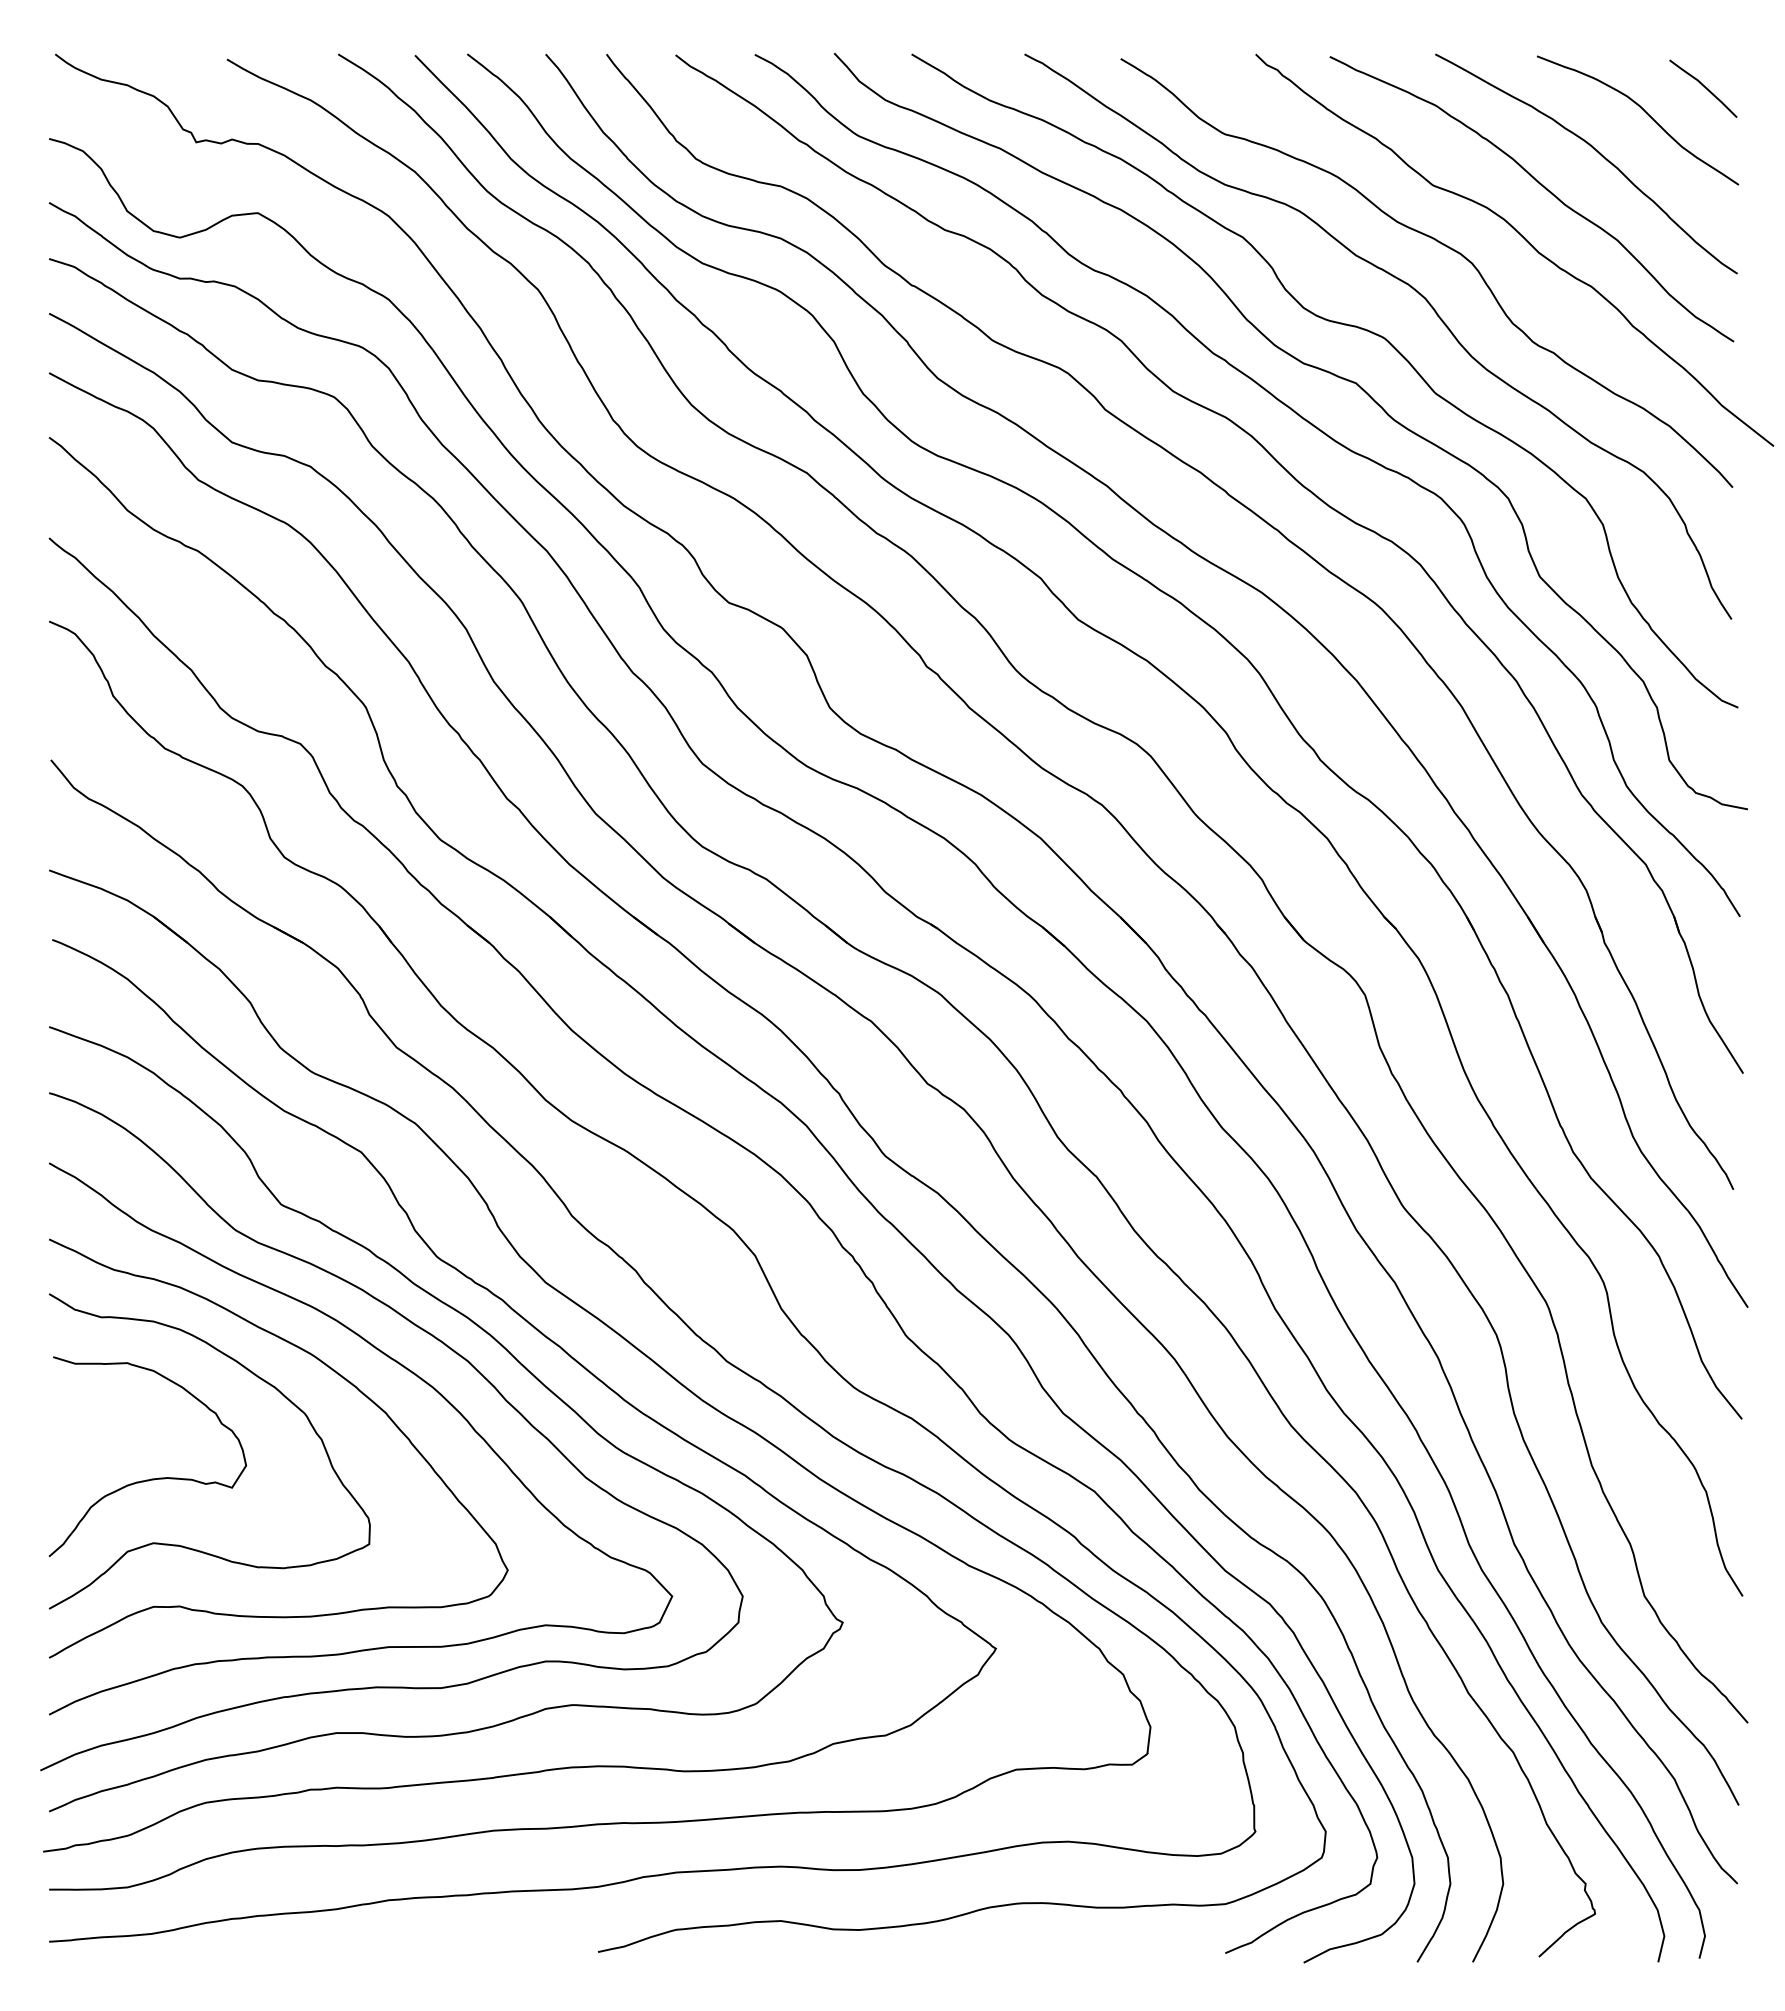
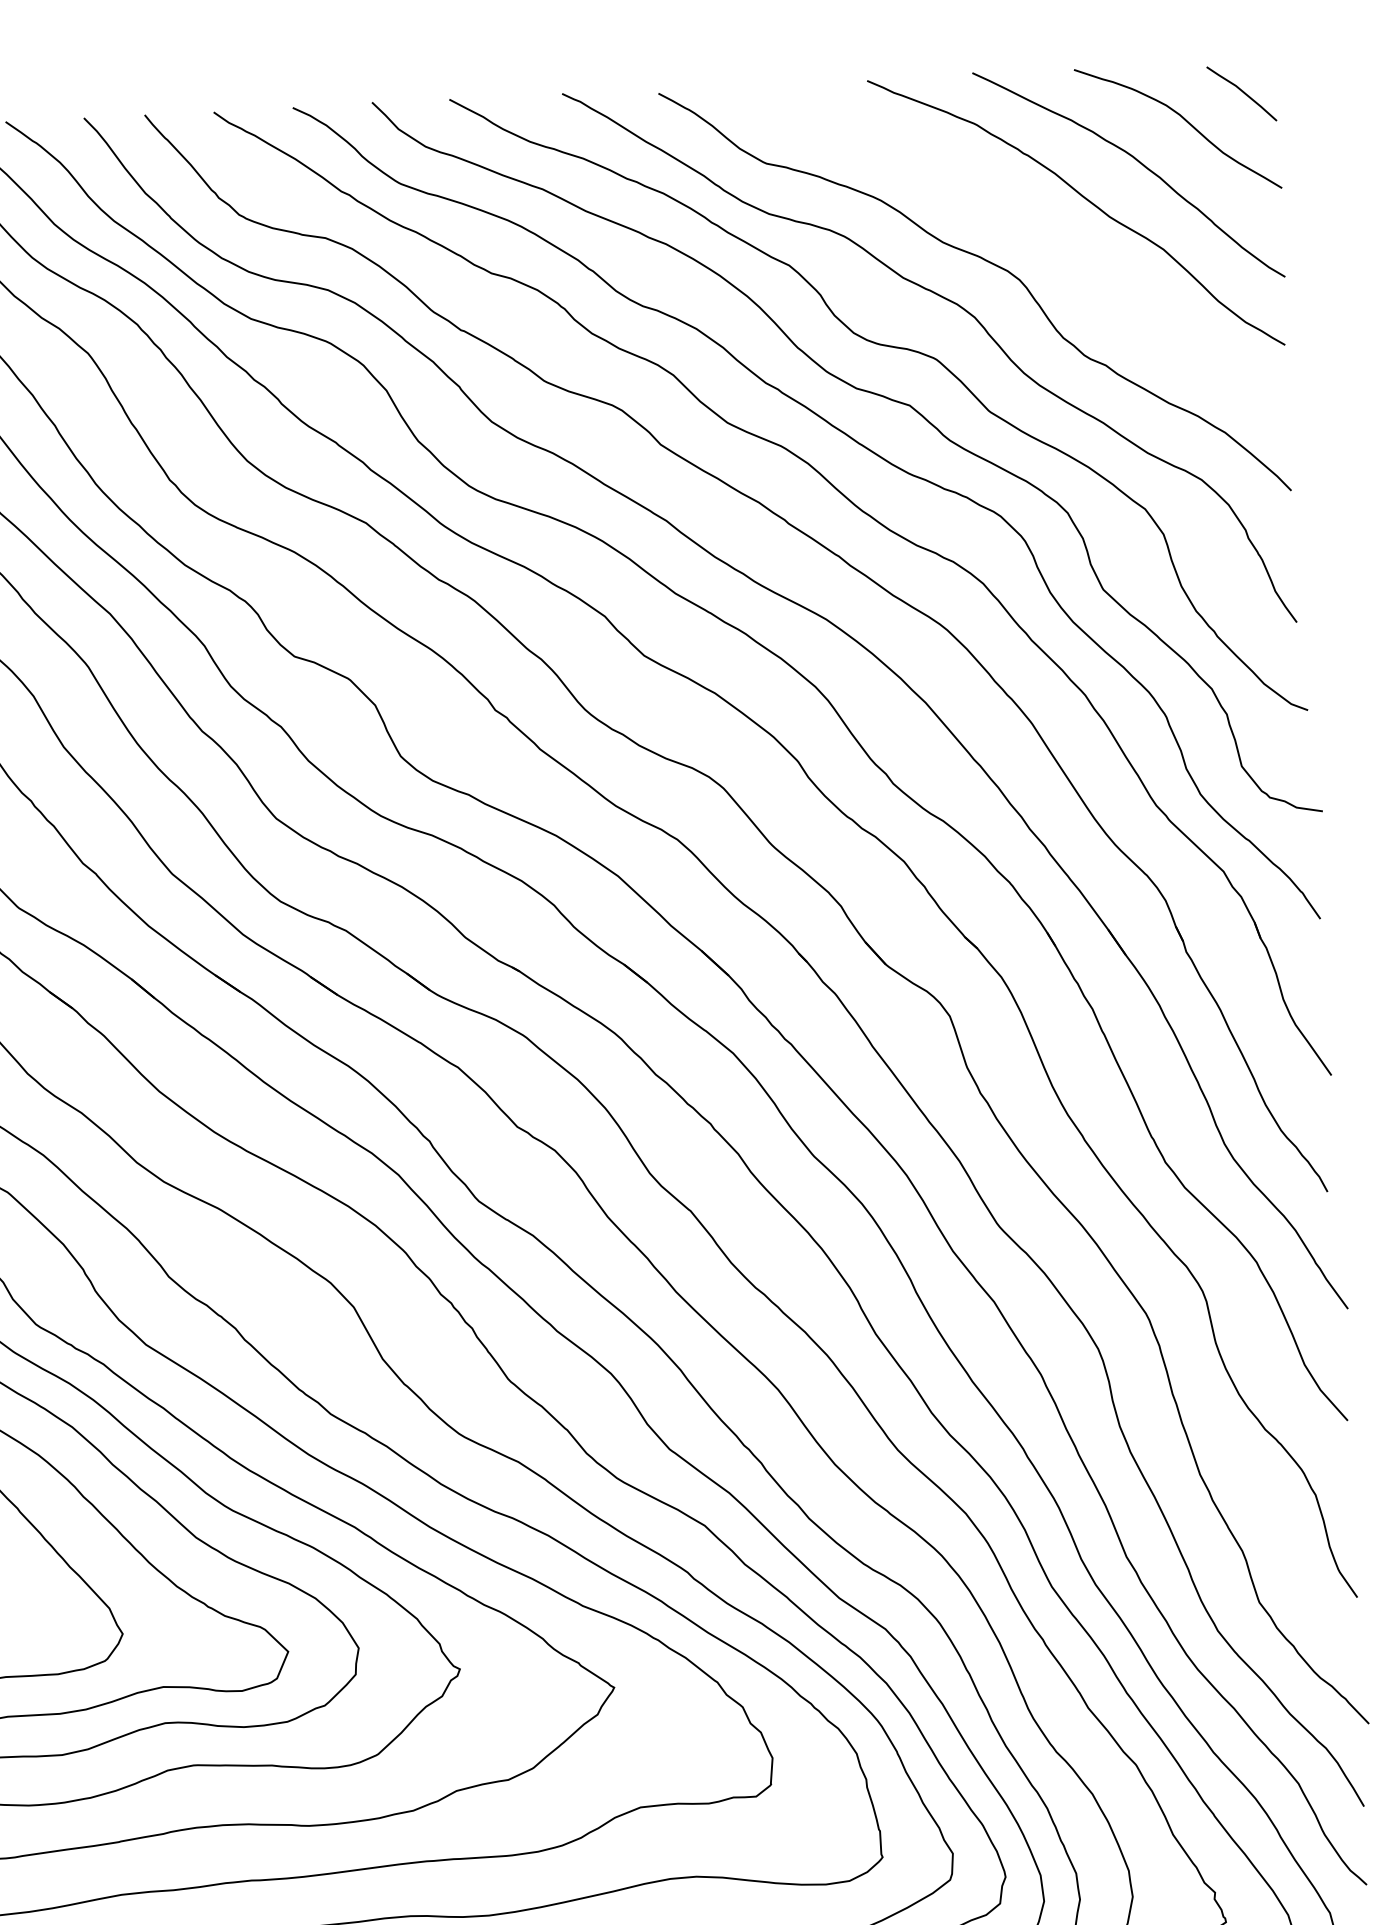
curve: (1524, 239) -> (1070, 253), removed

